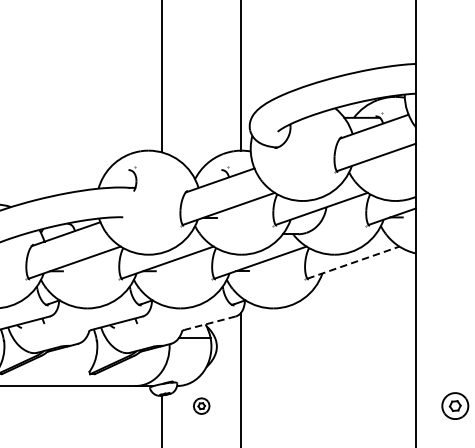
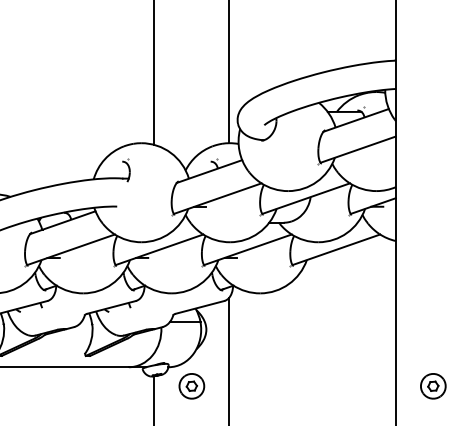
line: (353, 262) -> (336, 249), dashed -> solid
line: (209, 323) -> (199, 307), dashed -> solid
part: (201, 406) -> (191, 386), size x1.67

